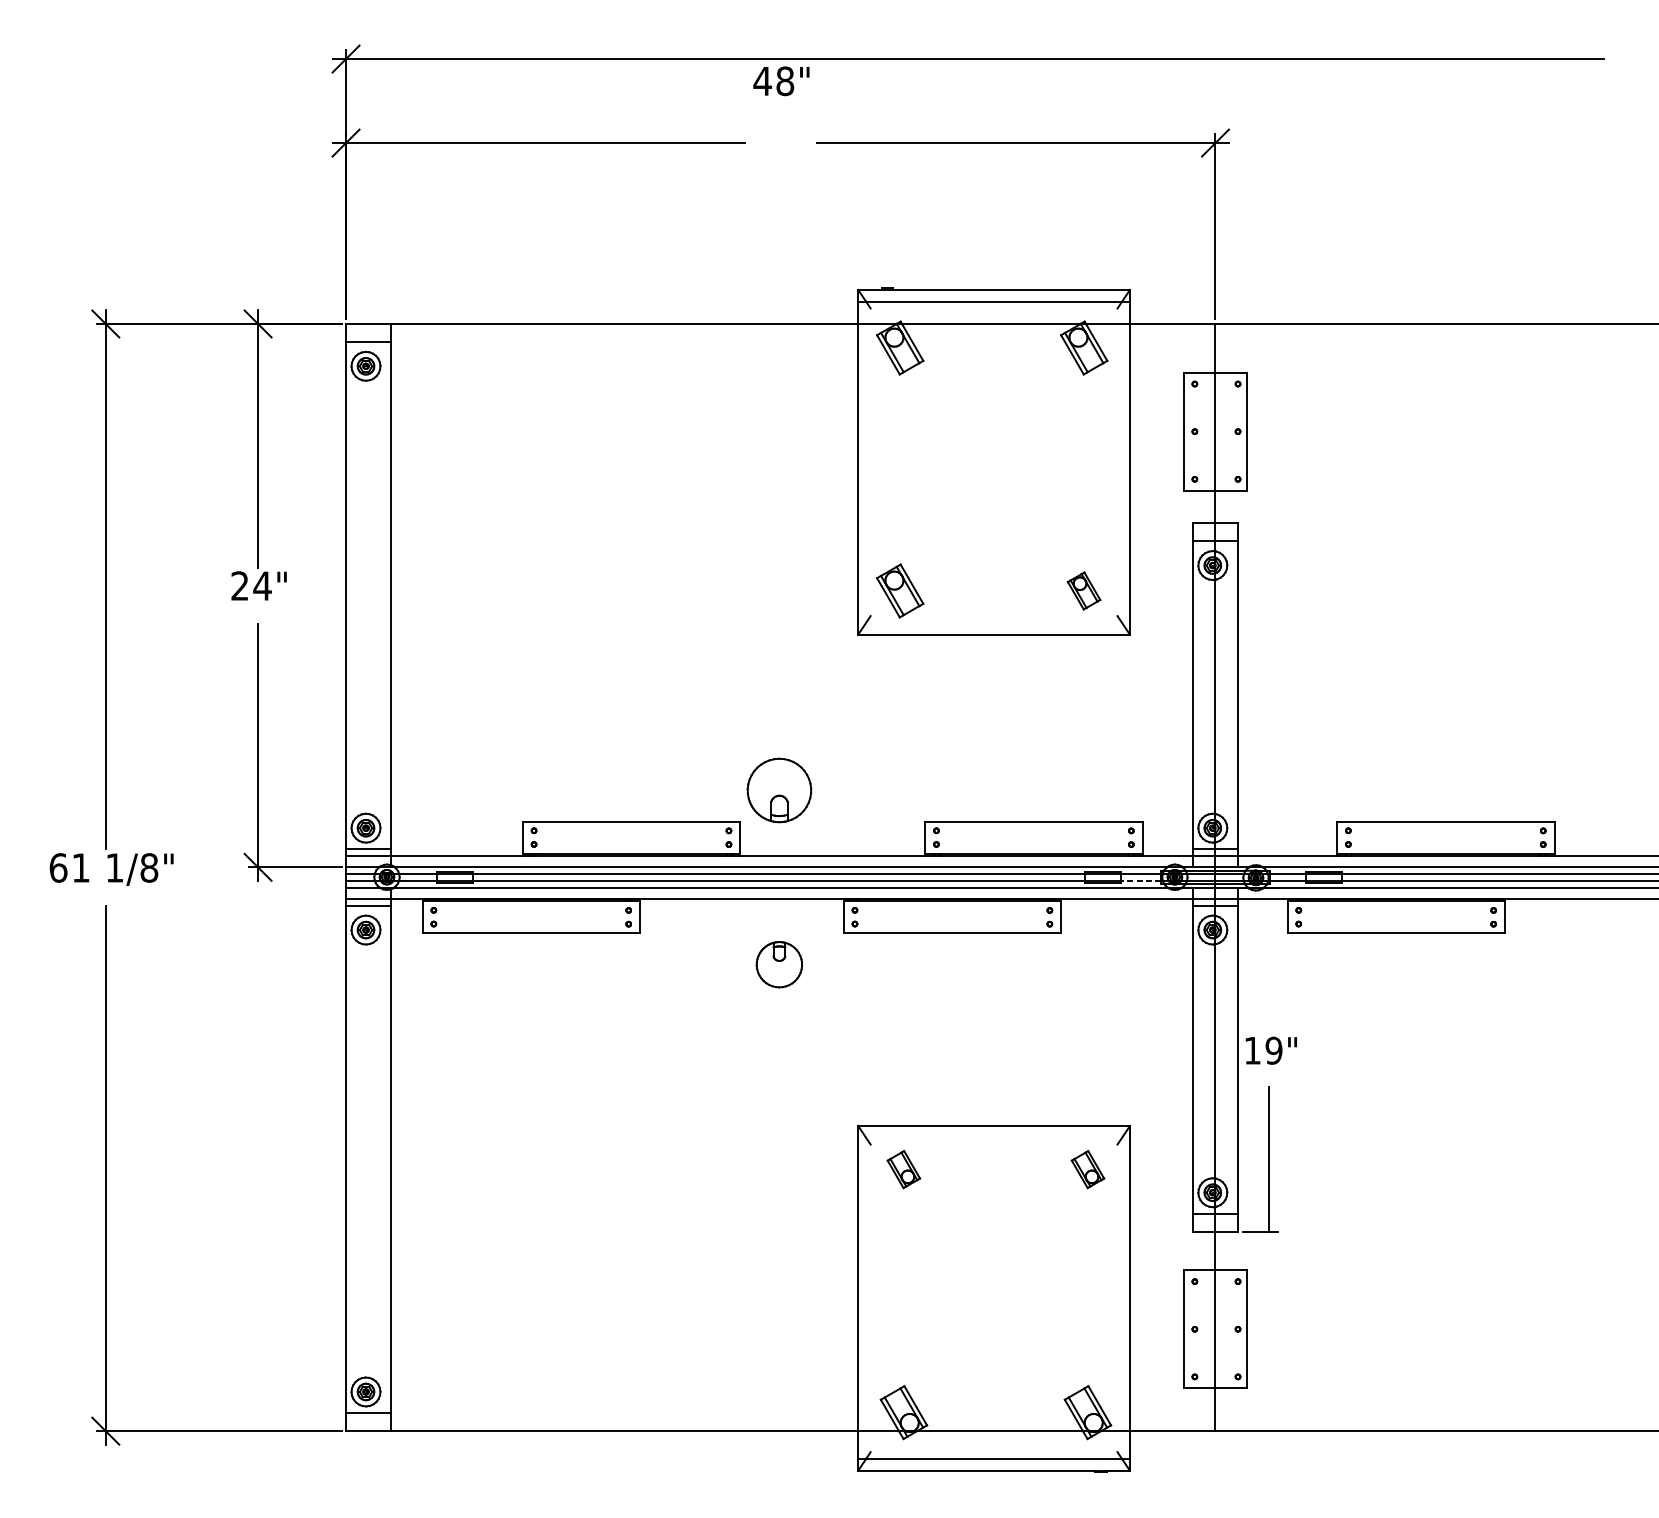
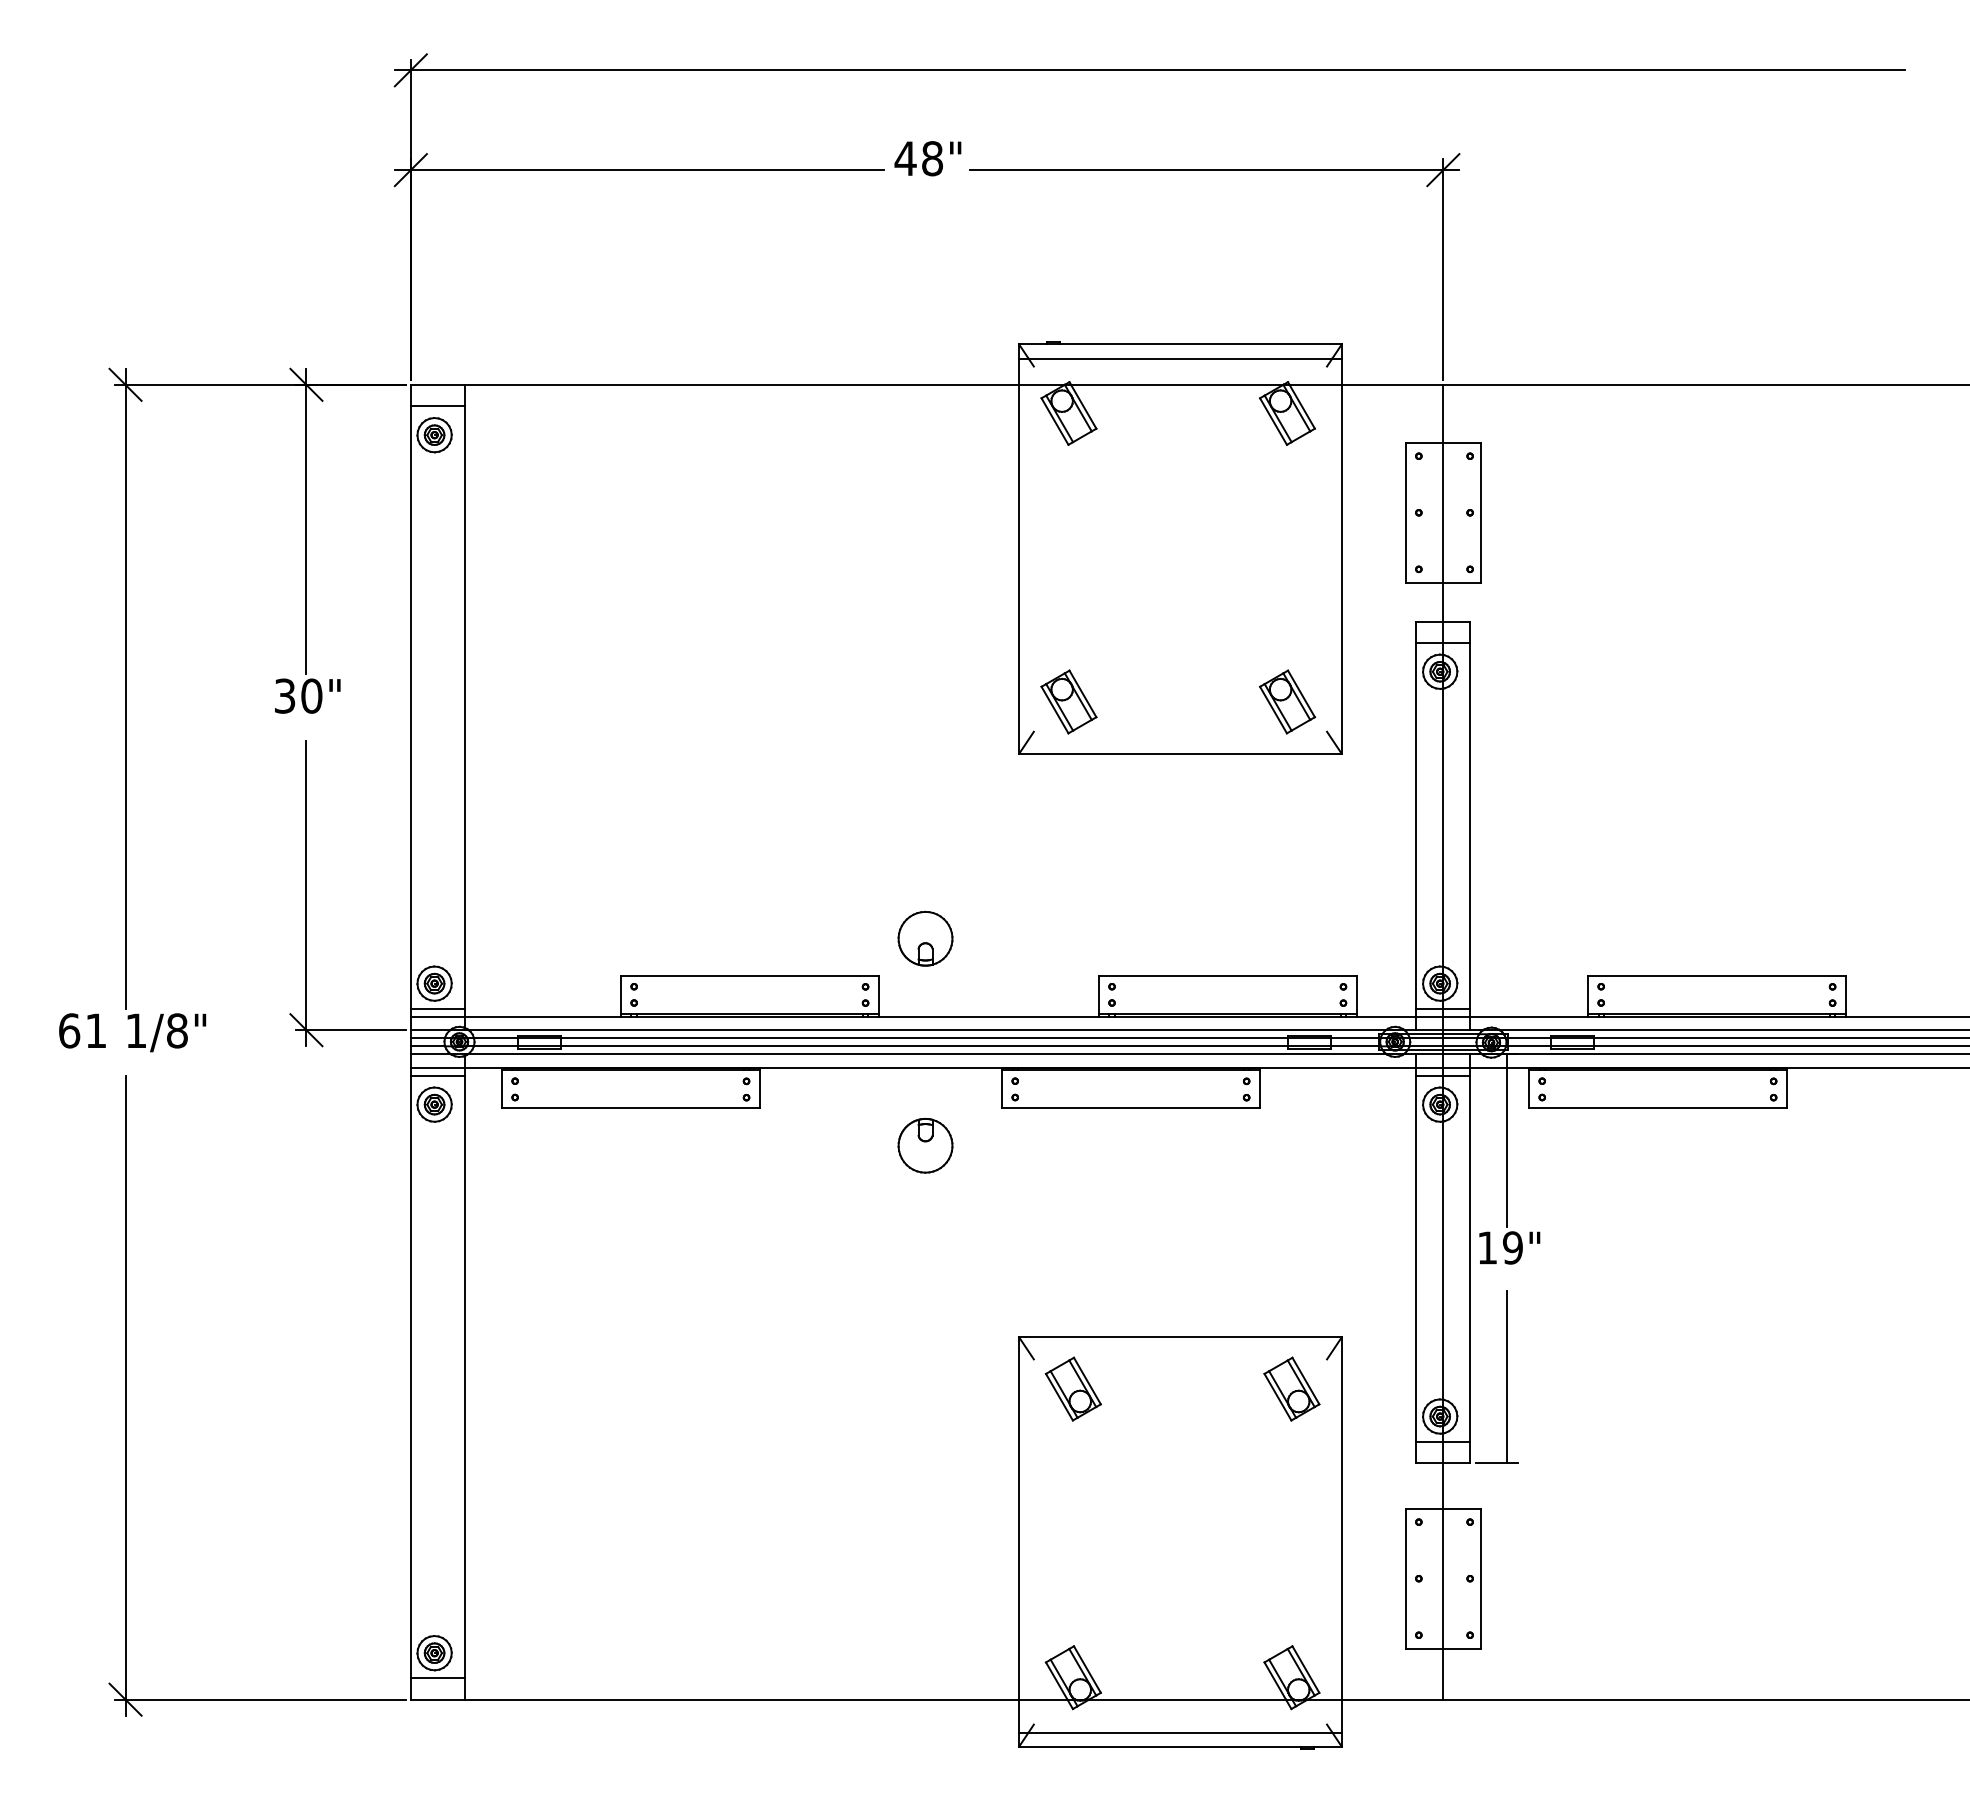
text: (781, 81) -> (927, 158), moved
text: (251, 585) -> (298, 695), 24" -> 30"
part: (1083, 590) -> (1286, 701), size x1.43
part: (779, 790) -> (925, 938), size x0.71
line: (1141, 881) -> (1355, 1046), dashed -> solid
line: (1269, 960) -> (1507, 1140), added
part: (903, 1169) -> (1072, 1388), size x1.43
part: (1087, 1169) -> (1291, 1388), size x1.43

